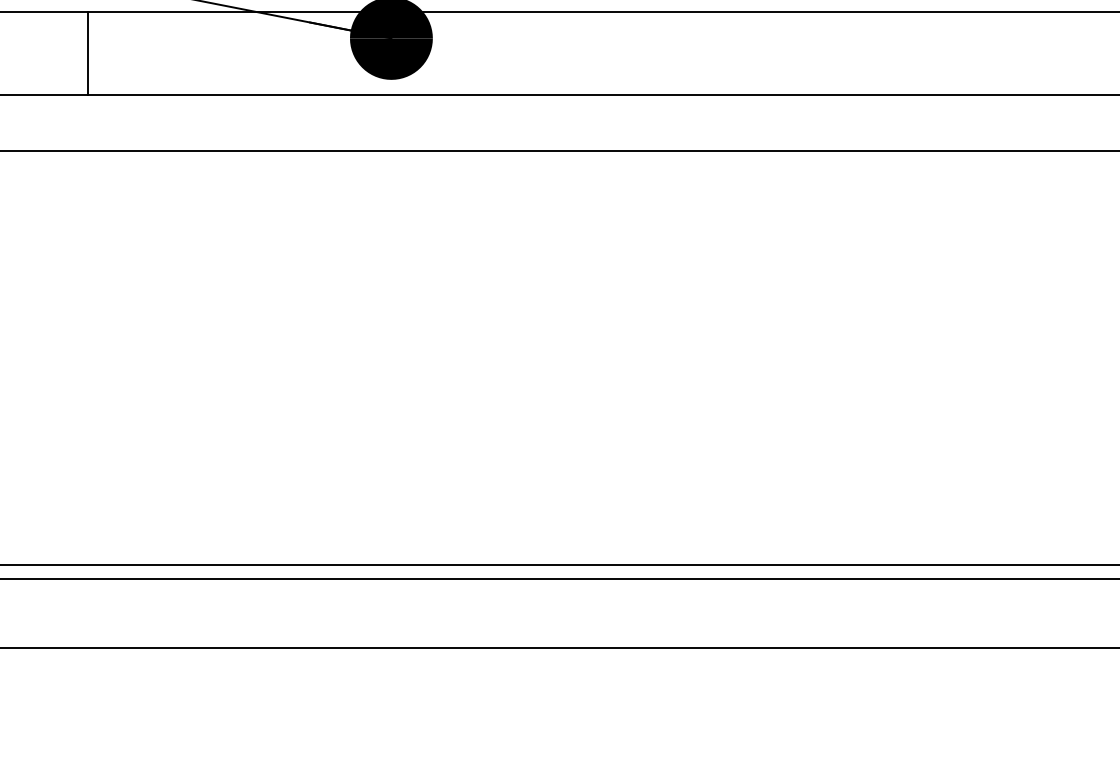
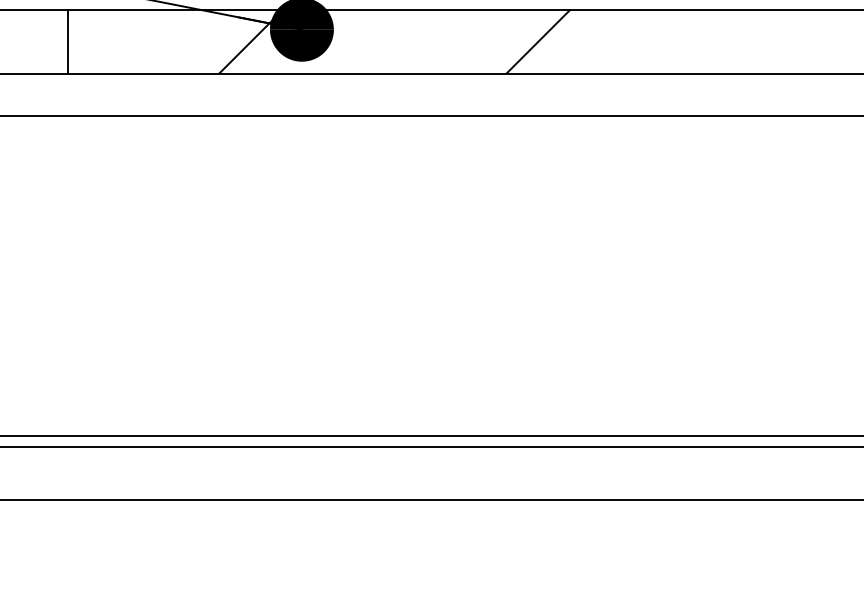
hatch: (511, 53) -> (394, 41), added

